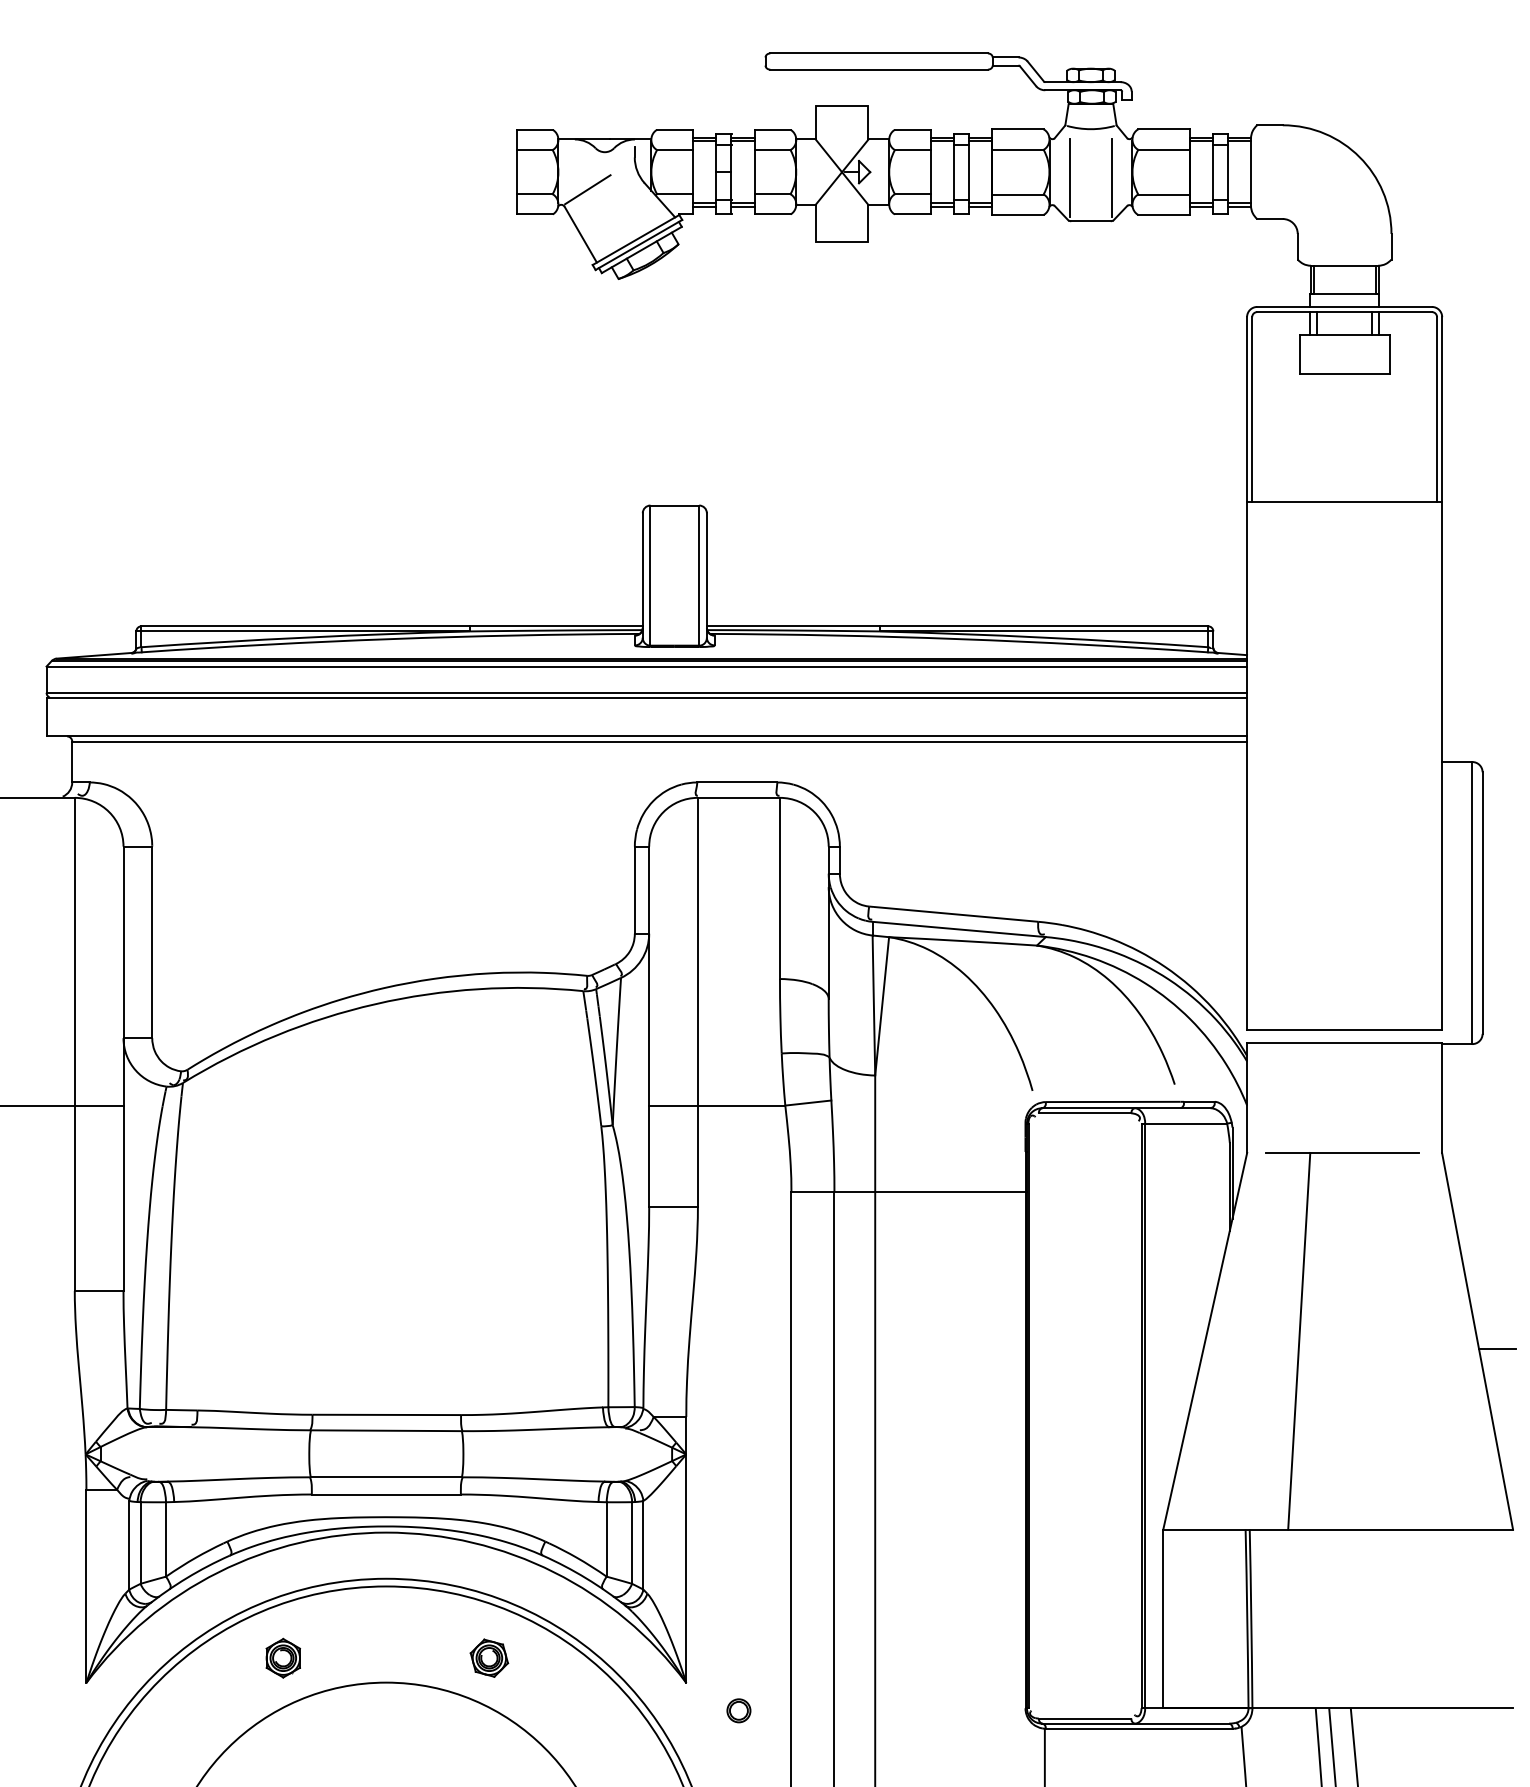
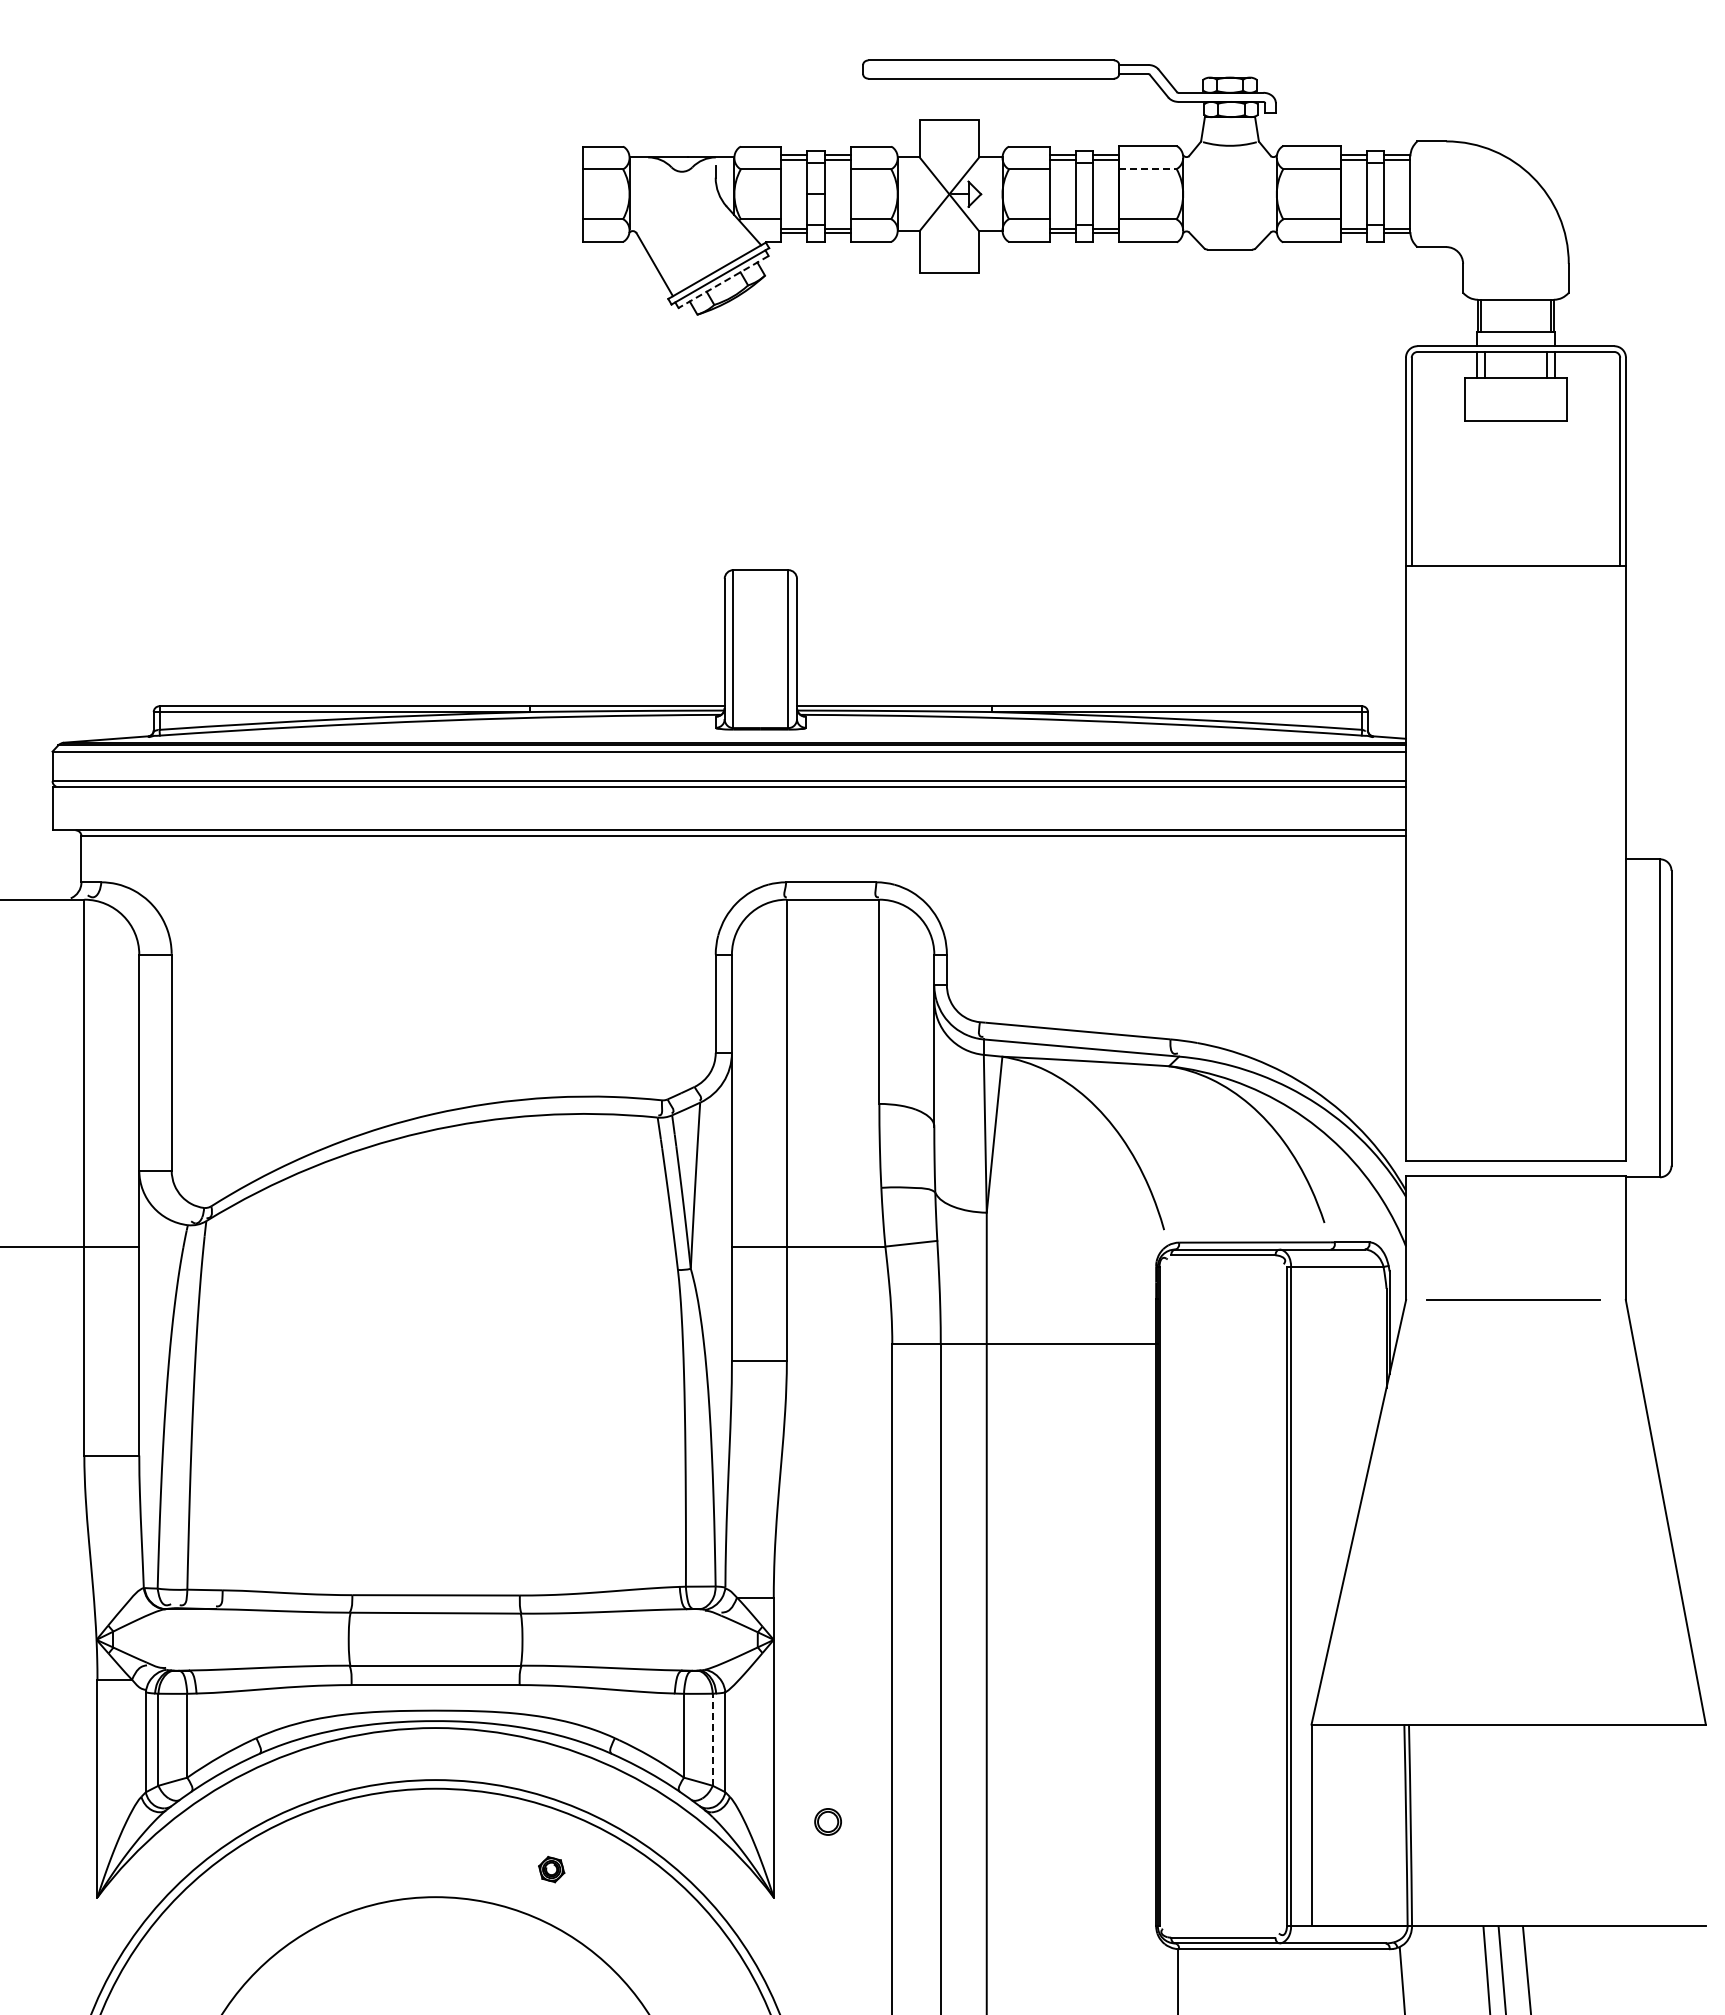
line: (1017, 150) -> (1147, 169), solid -> dashed
line: (1070, 177) -> (1206, 200), removed
line: (1111, 177) -> (1253, 200), removed
line: (587, 189) -> (662, 213), removed
line: (641, 250) -> (723, 282), solid -> dashed
line: (1298, 1341) -> (1464, 1512), removed
line: (1497, 1349) -> (1688, 1521), removed
line: (631, 1542) -> (712, 1739), solid -> dashed
part: (283, 1658) -> (319, 1869), removed
part: (489, 1658) -> (551, 1869), size x0.6
part: (738, 1710) -> (827, 1821), moved

